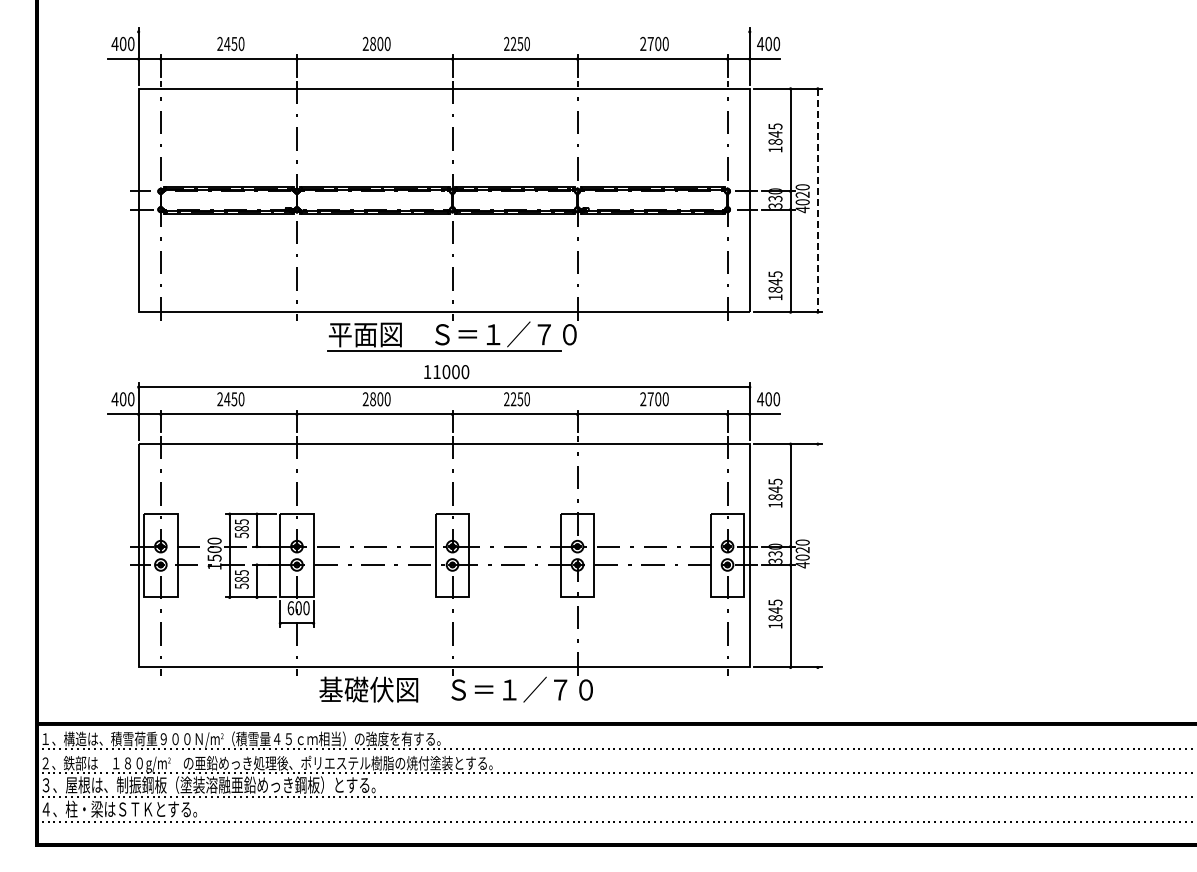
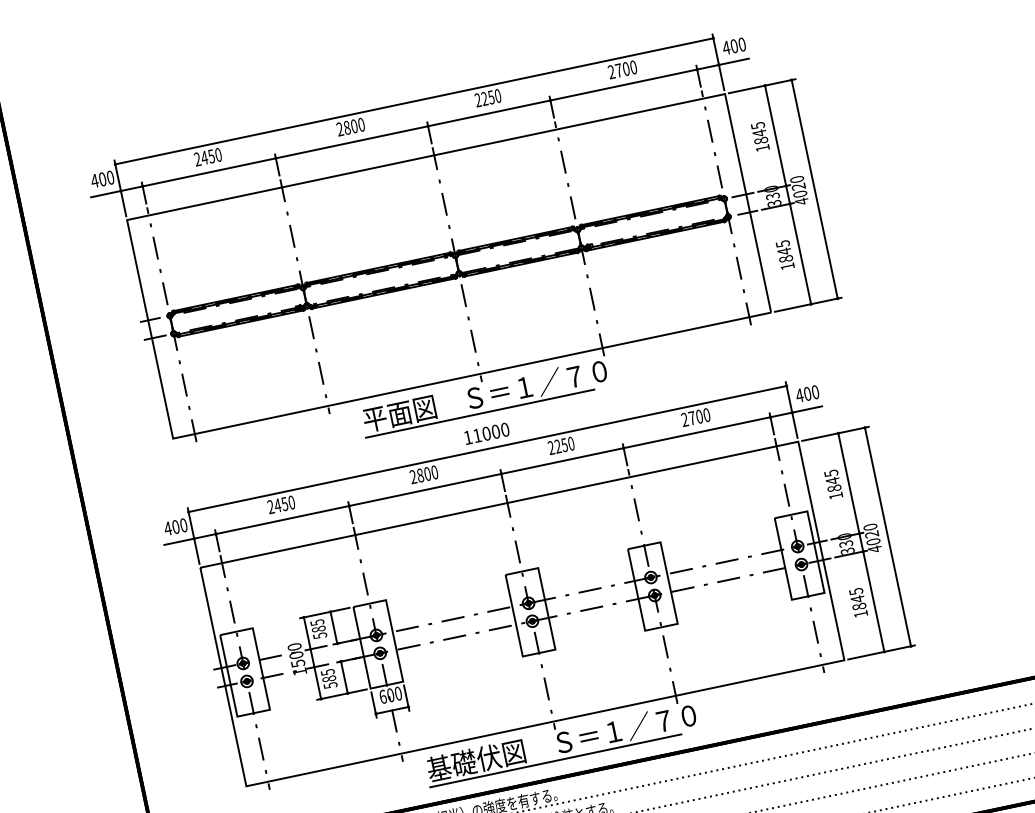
line: (443, 31) -> (413, 101), added
line: (817, 200) -> (814, 189), dashed -> solid
text: (775, 285) -> (785, 254), moved
line: (817, 555) -> (887, 536), added
line: (446, 706) -> (555, 760), added

